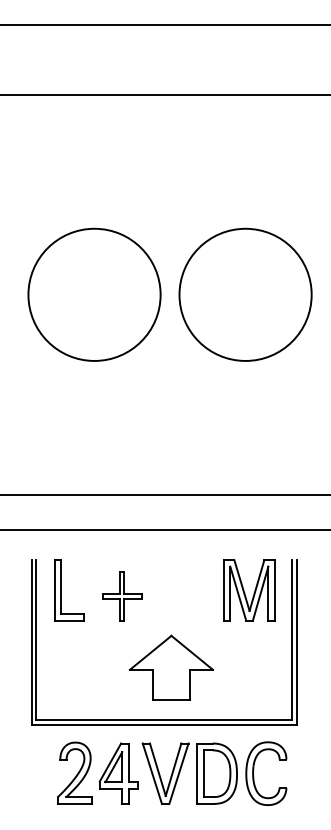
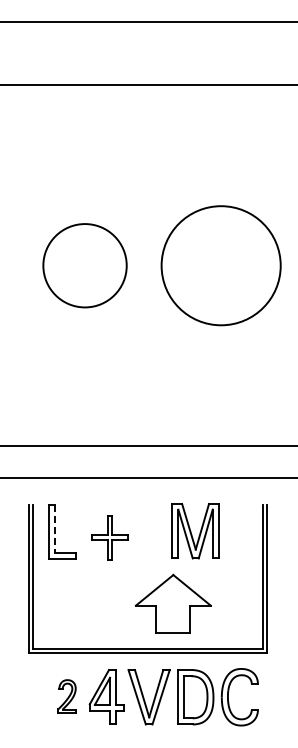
circle: (93, 294) -> (84, 265), size x0.7
line: (61, 587) -> (55, 529), solid -> dashed
part: (249, 590) -> (195, 531), moved
part: (170, 667) -> (172, 603), moved
part: (73, 772) -> (66, 696), size x0.6

